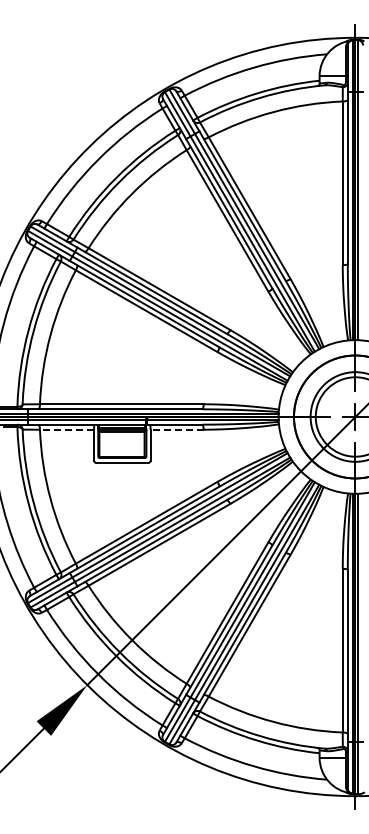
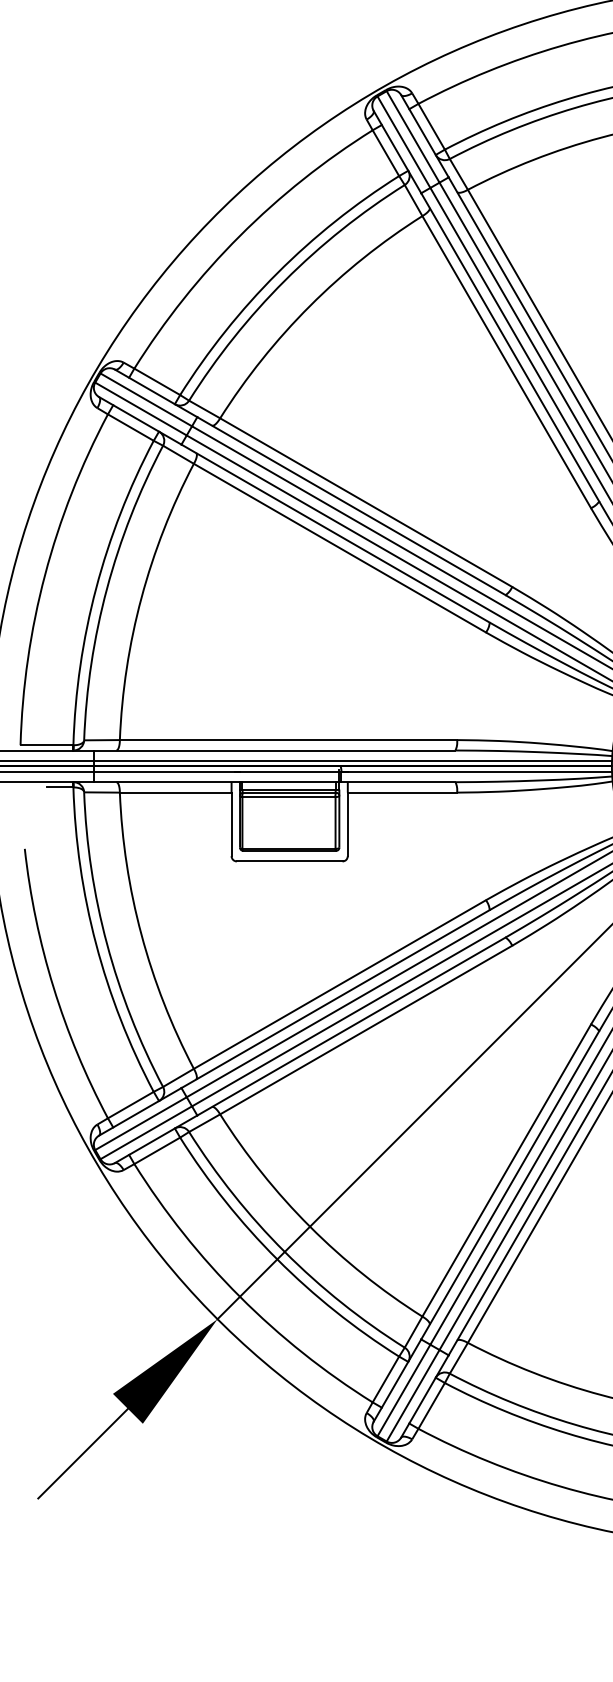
line: (66, 429) -> (174, 792), dashed -> solid
line: (177, 429) -> (403, 792), dashed -> solid

